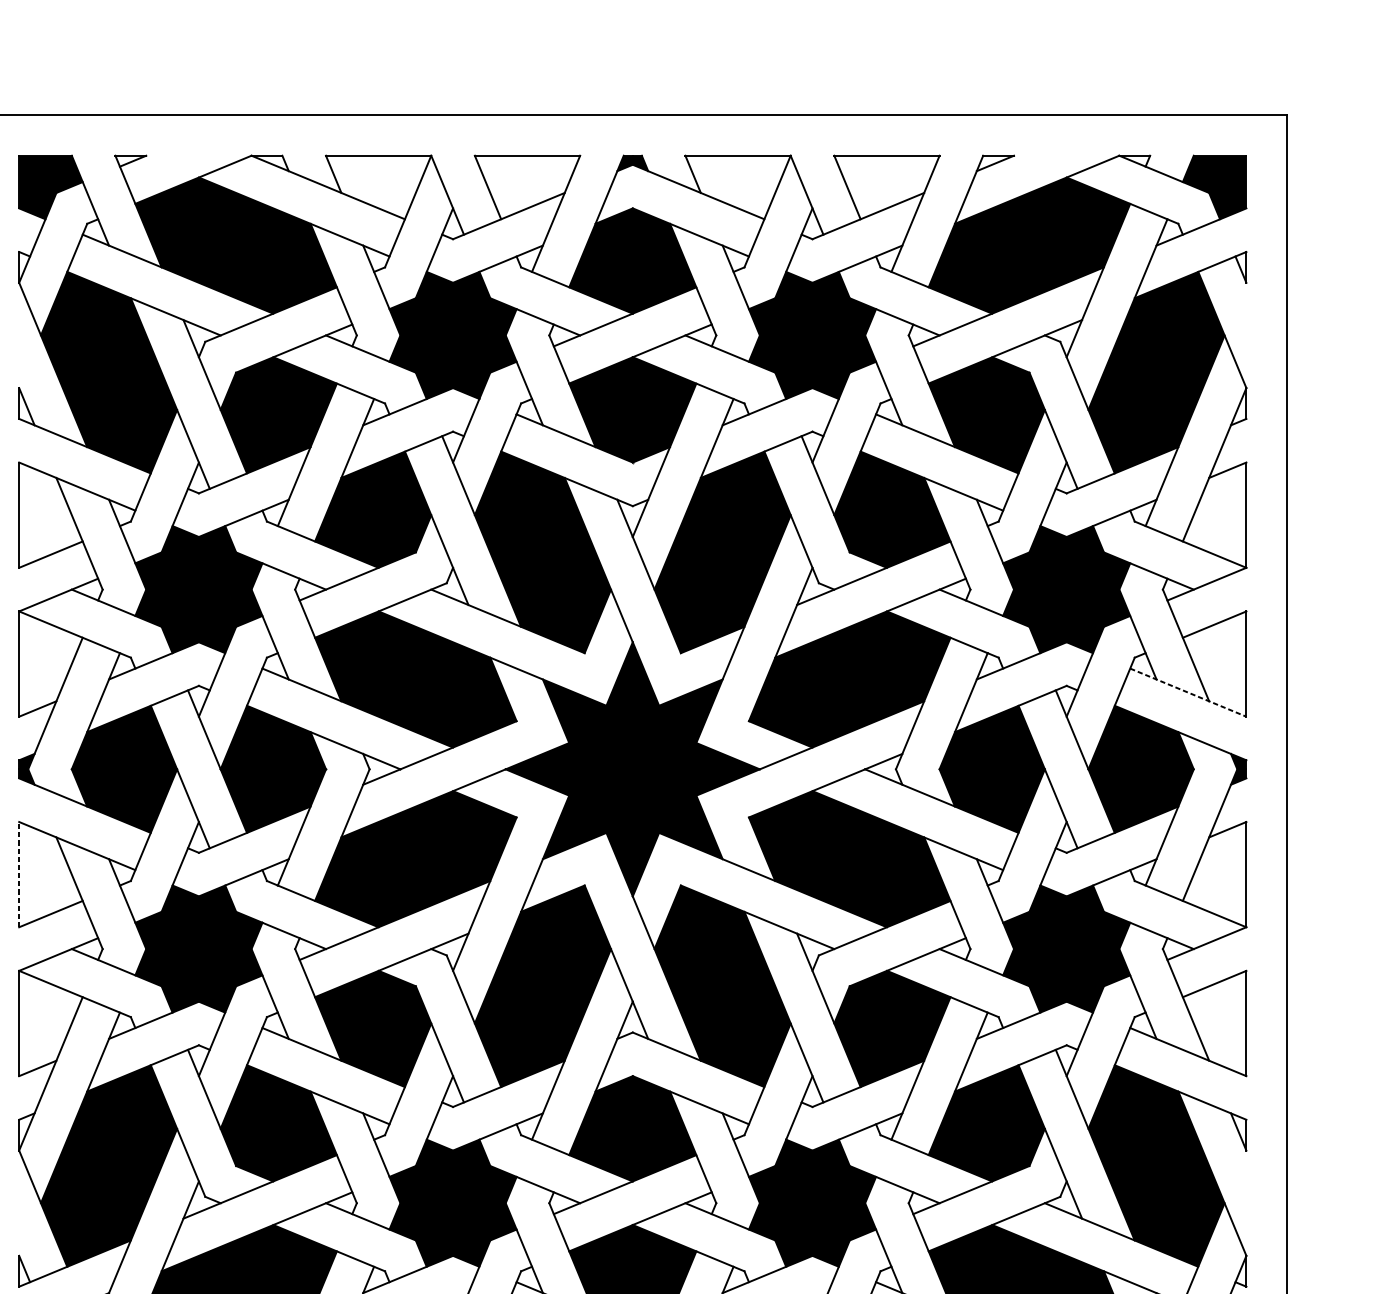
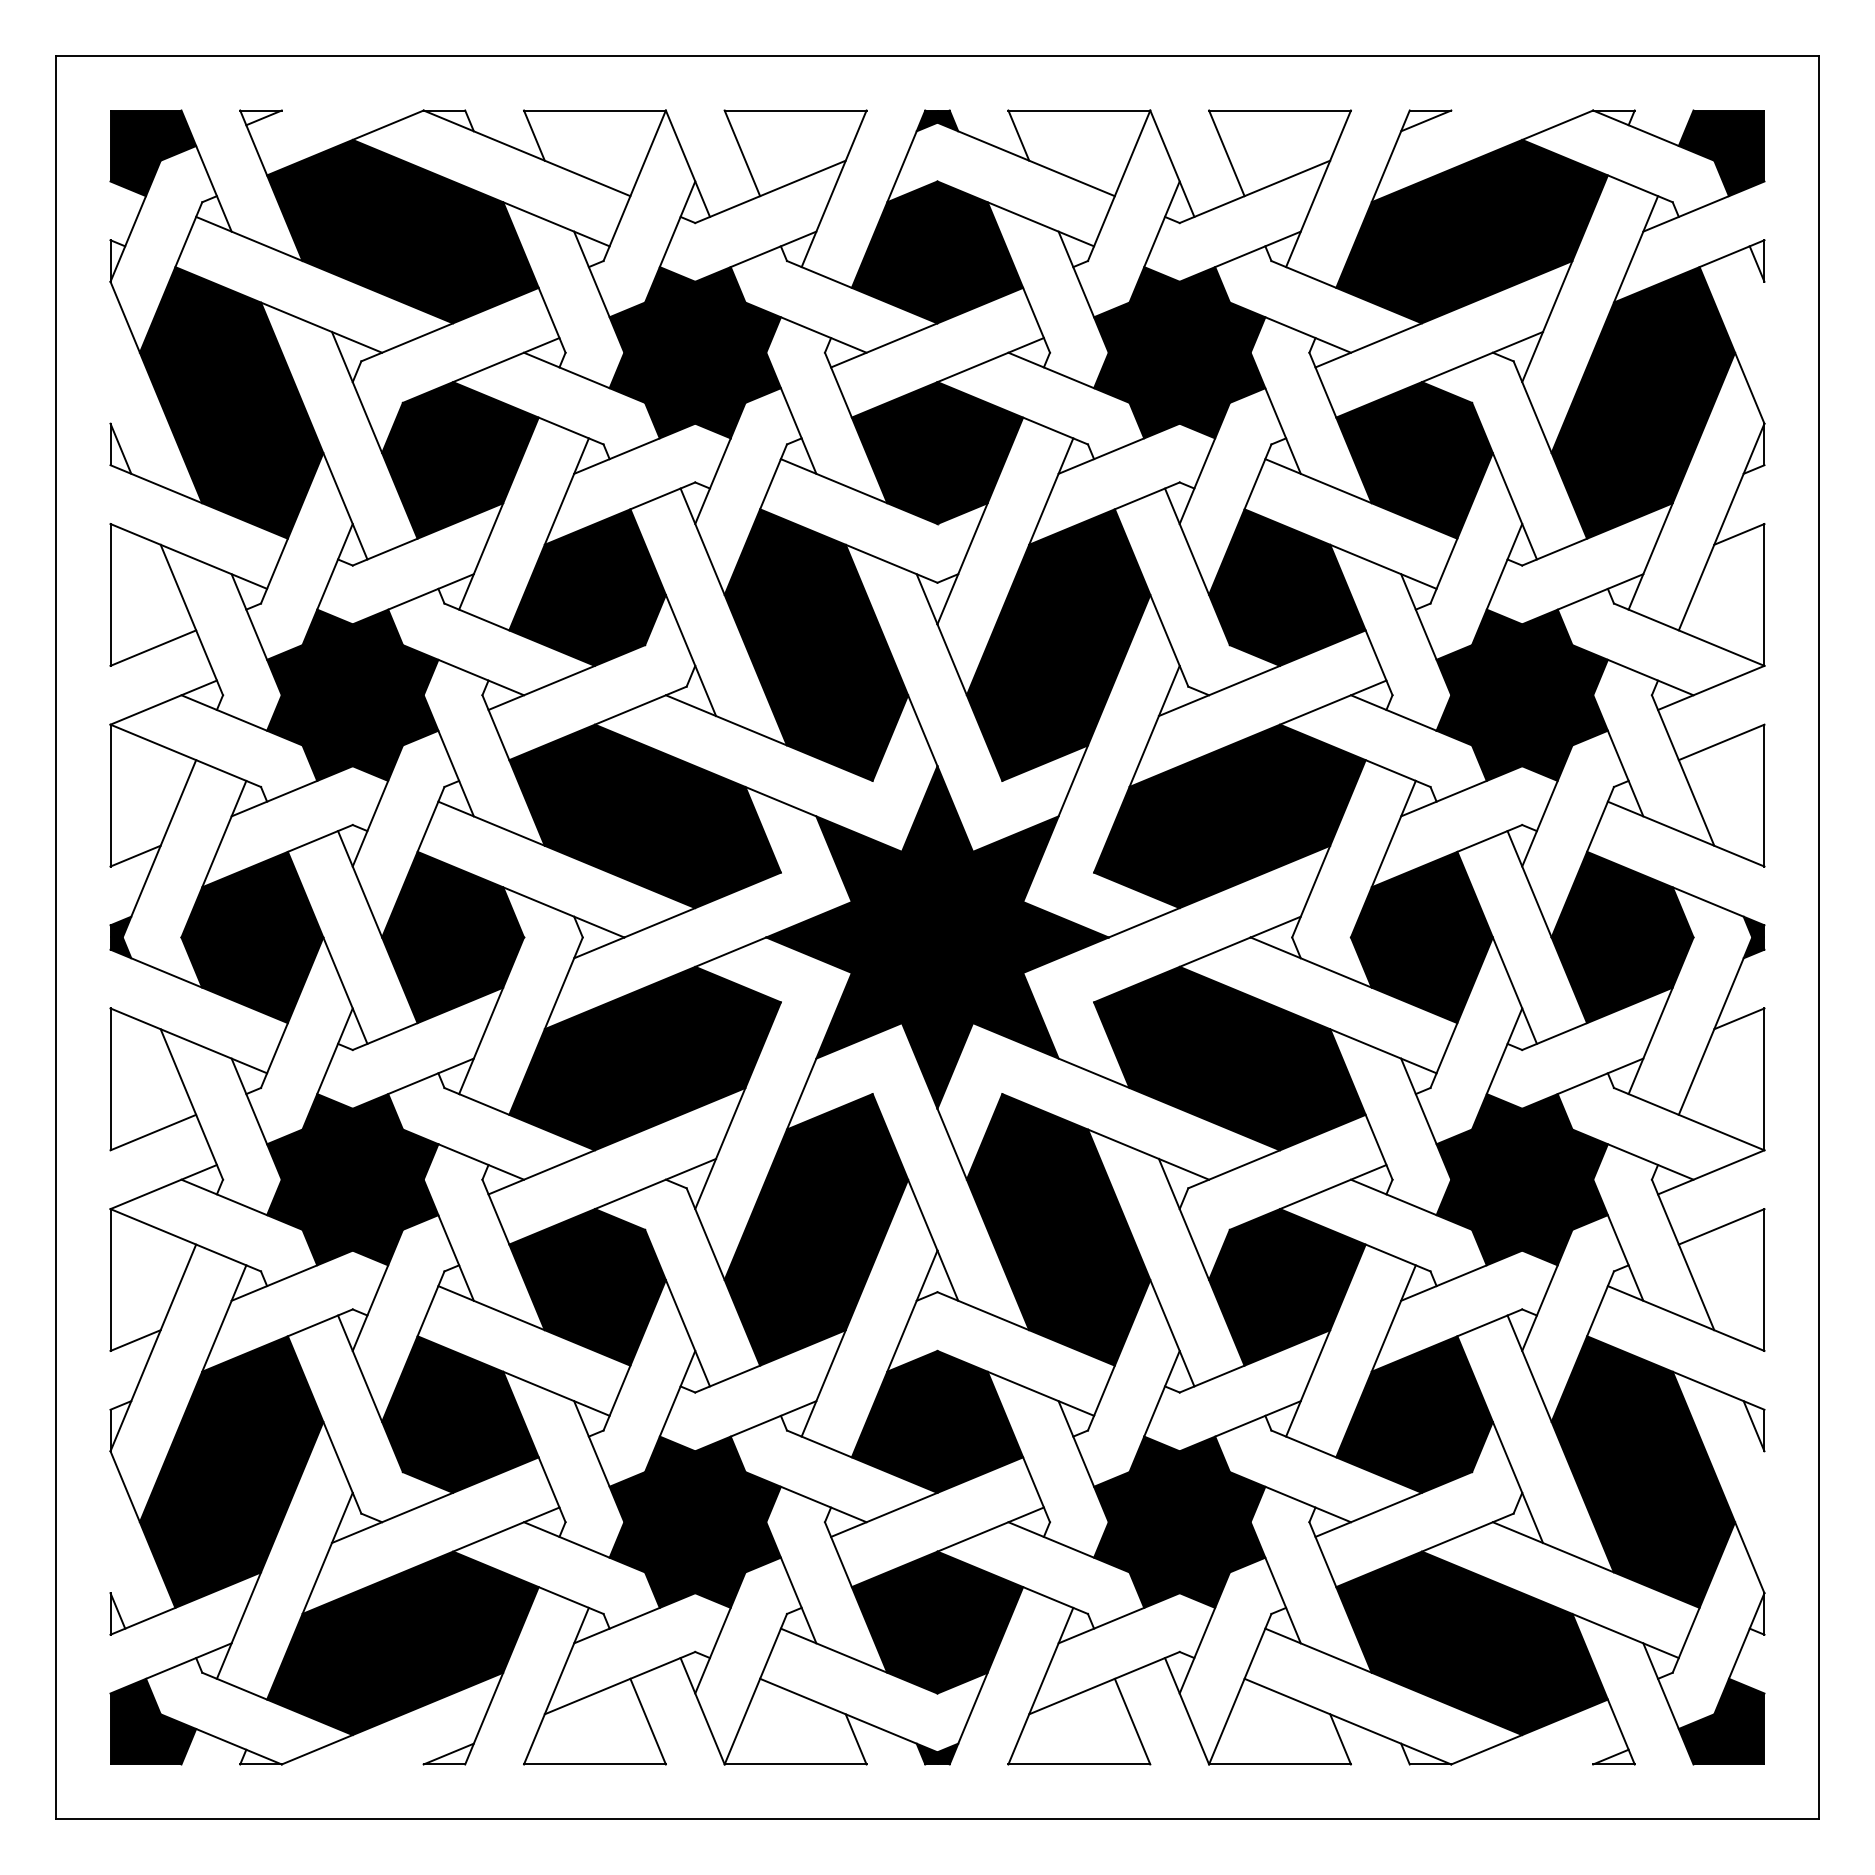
line: (1188, 692) -> (1686, 834), dashed -> solid
line: (19, 874) -> (110, 1079), dashed -> solid

